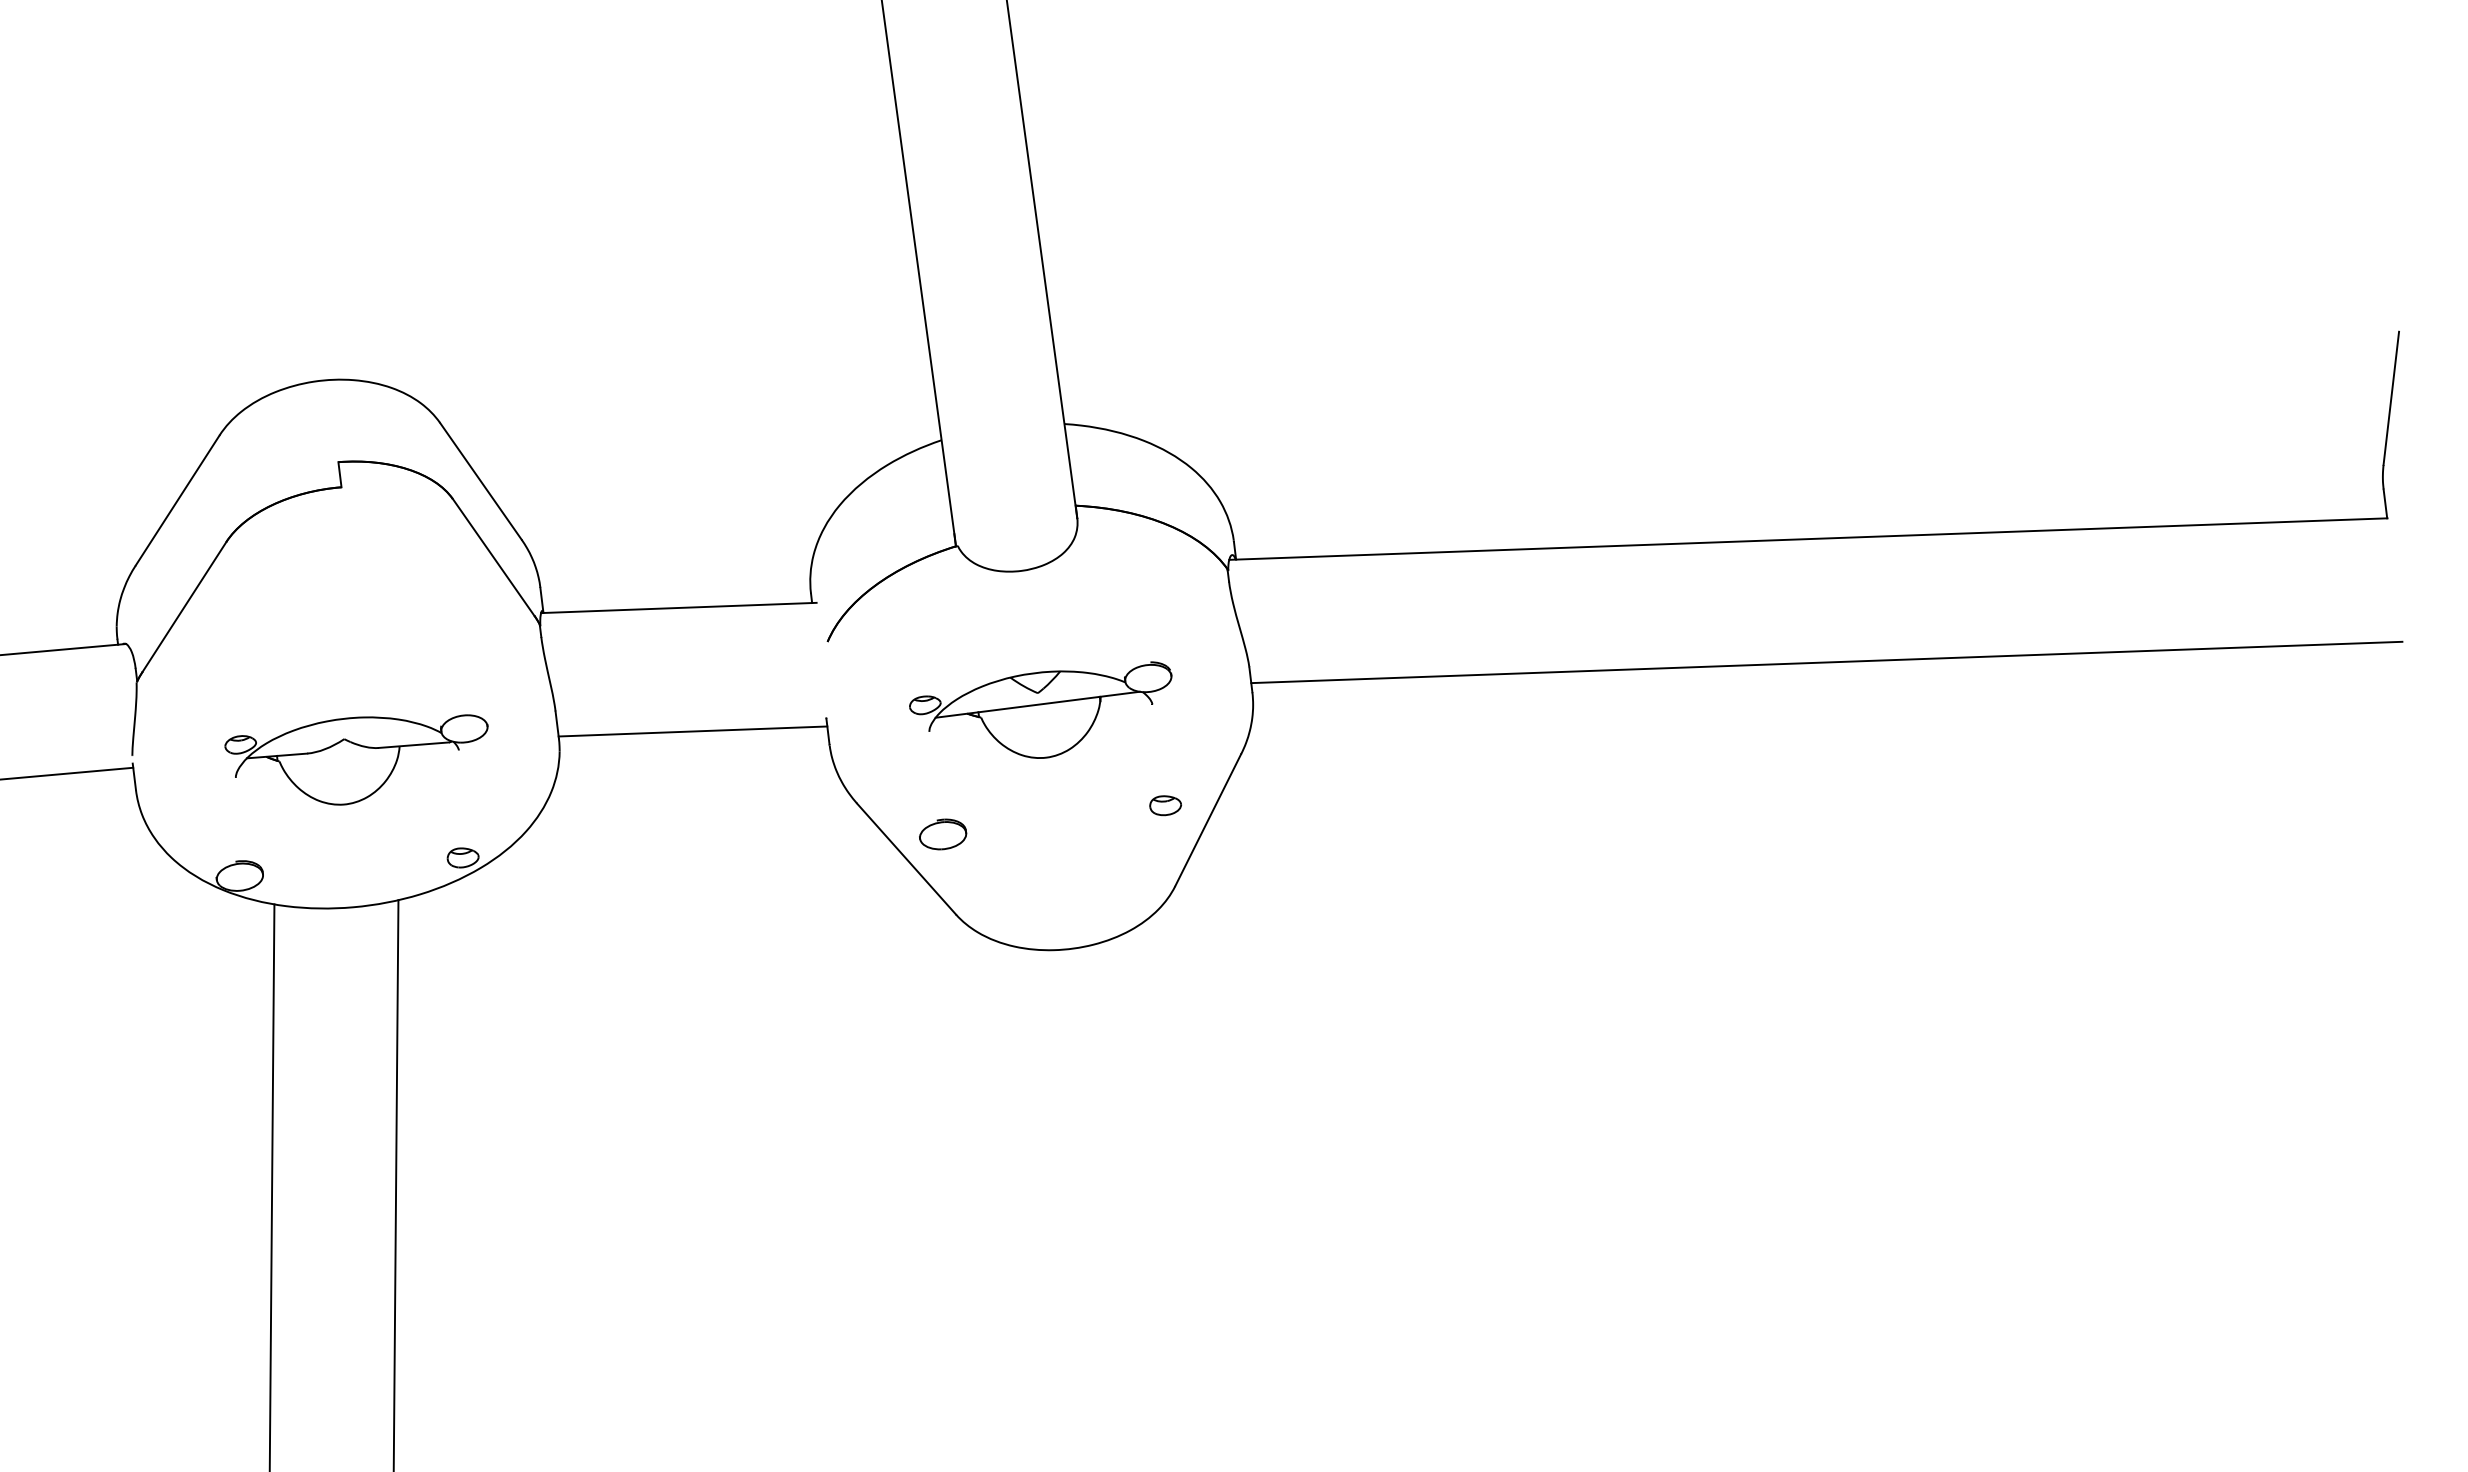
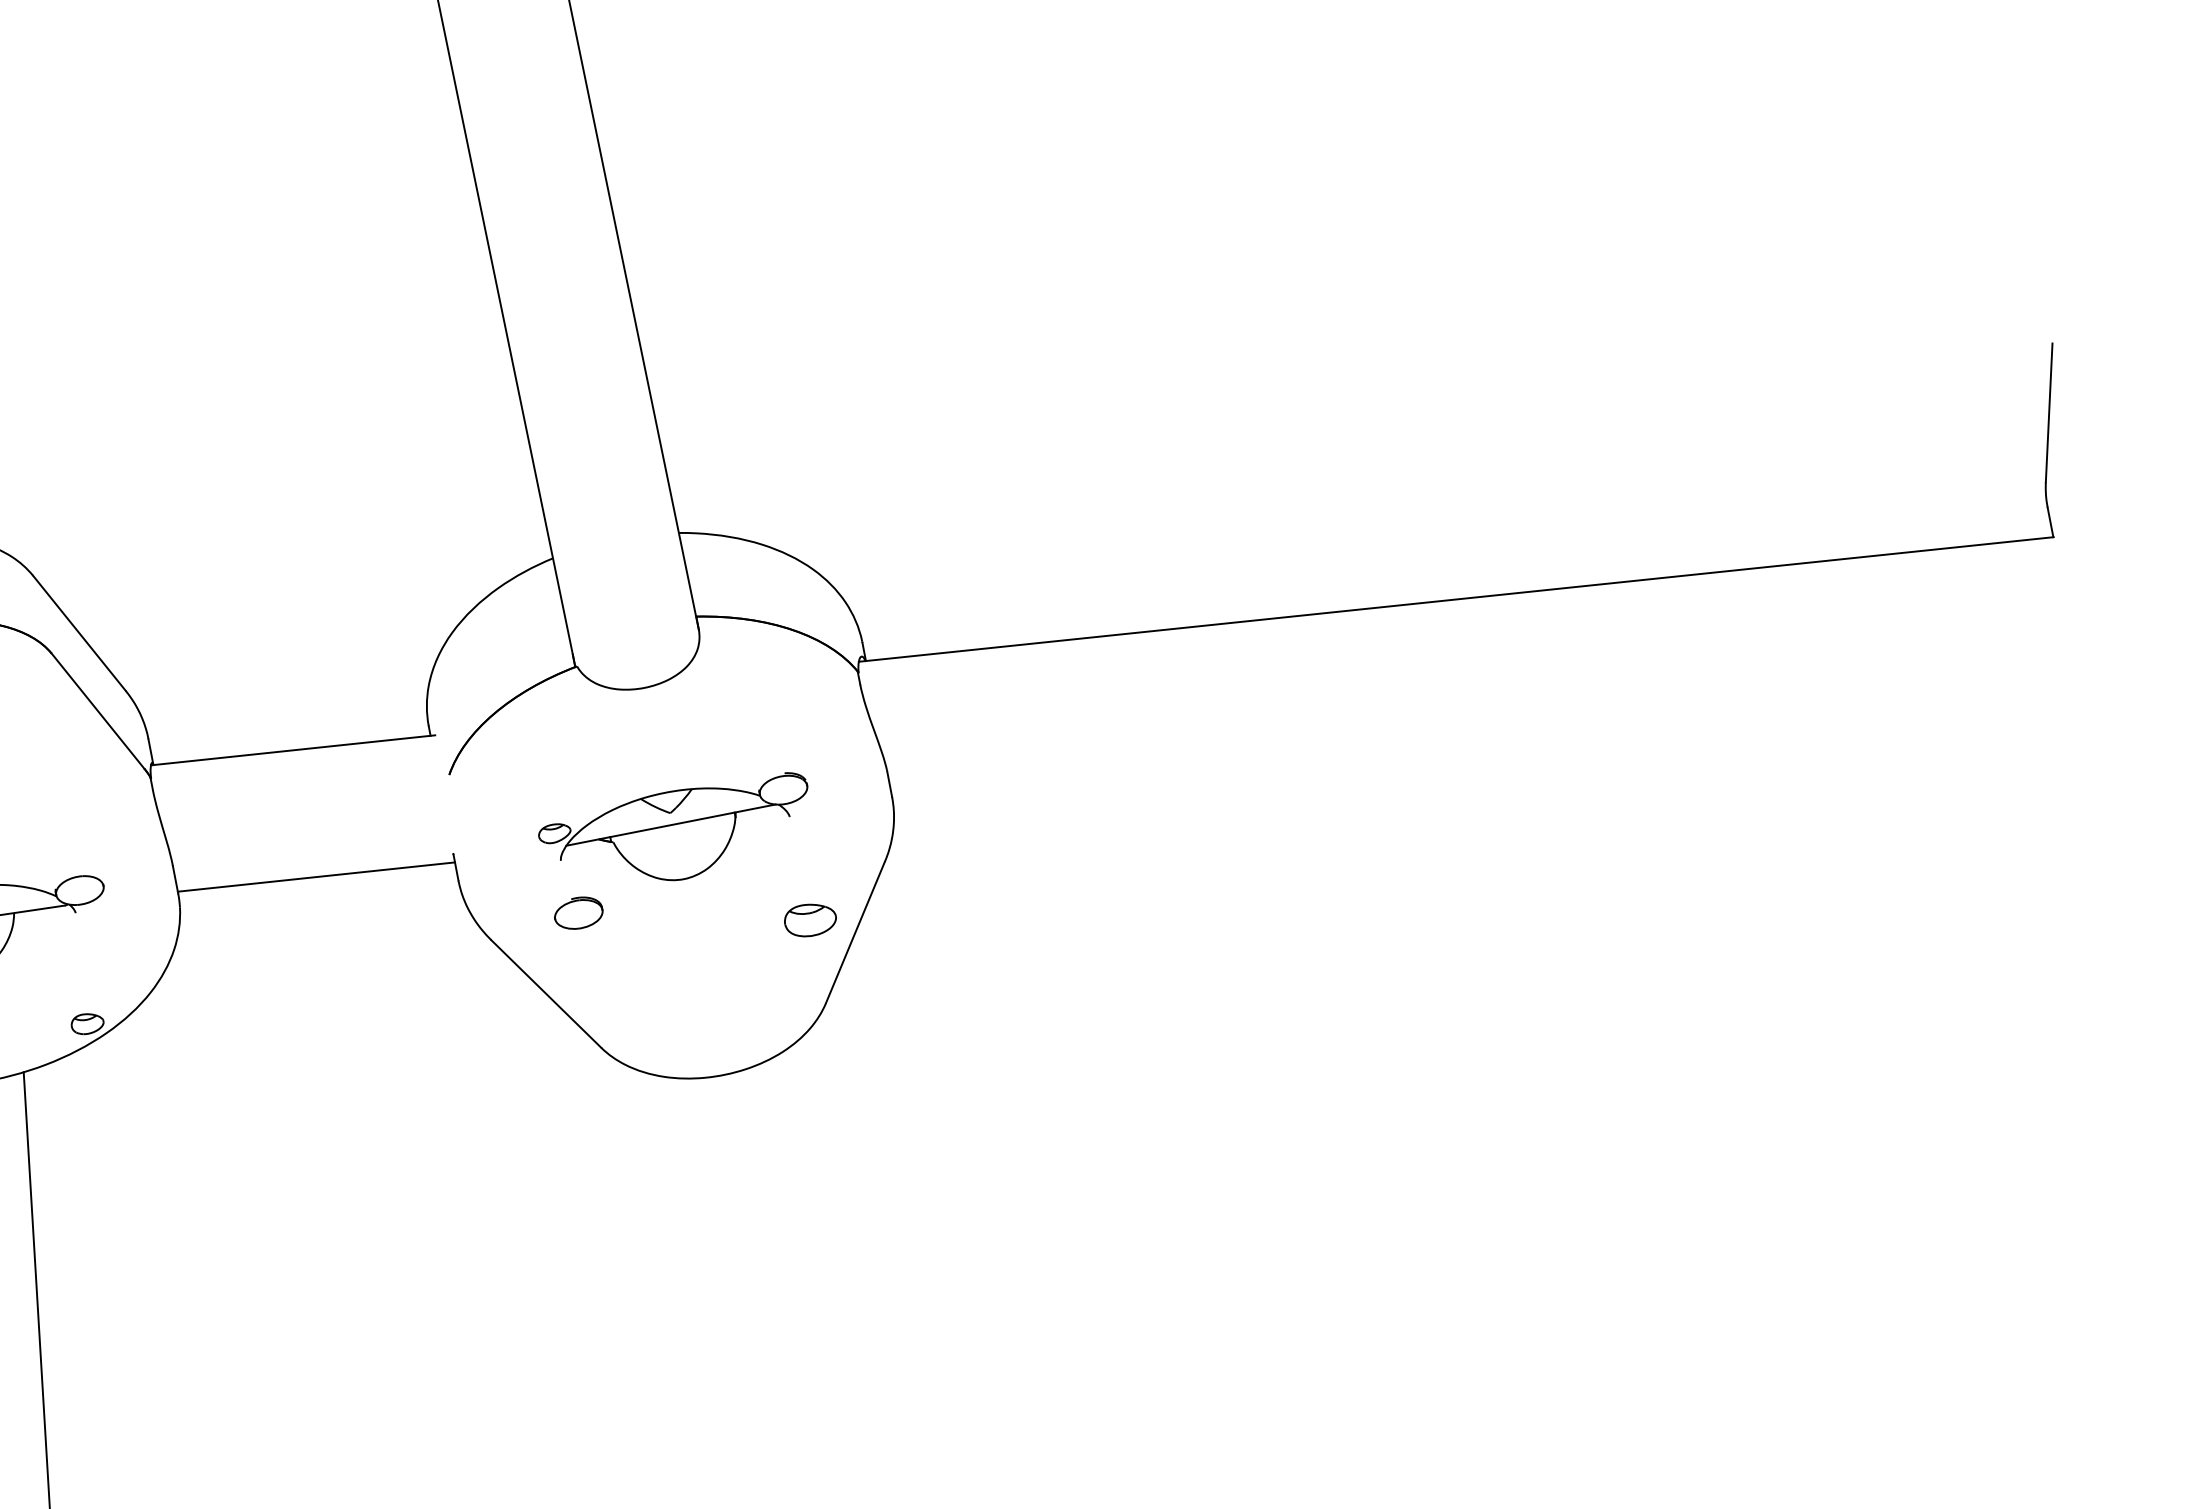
line: (1826, 662) -> (1483, 725), removed
part: (1165, 805) -> (810, 920), size x1.6
part: (943, 834) -> (579, 913), moved

